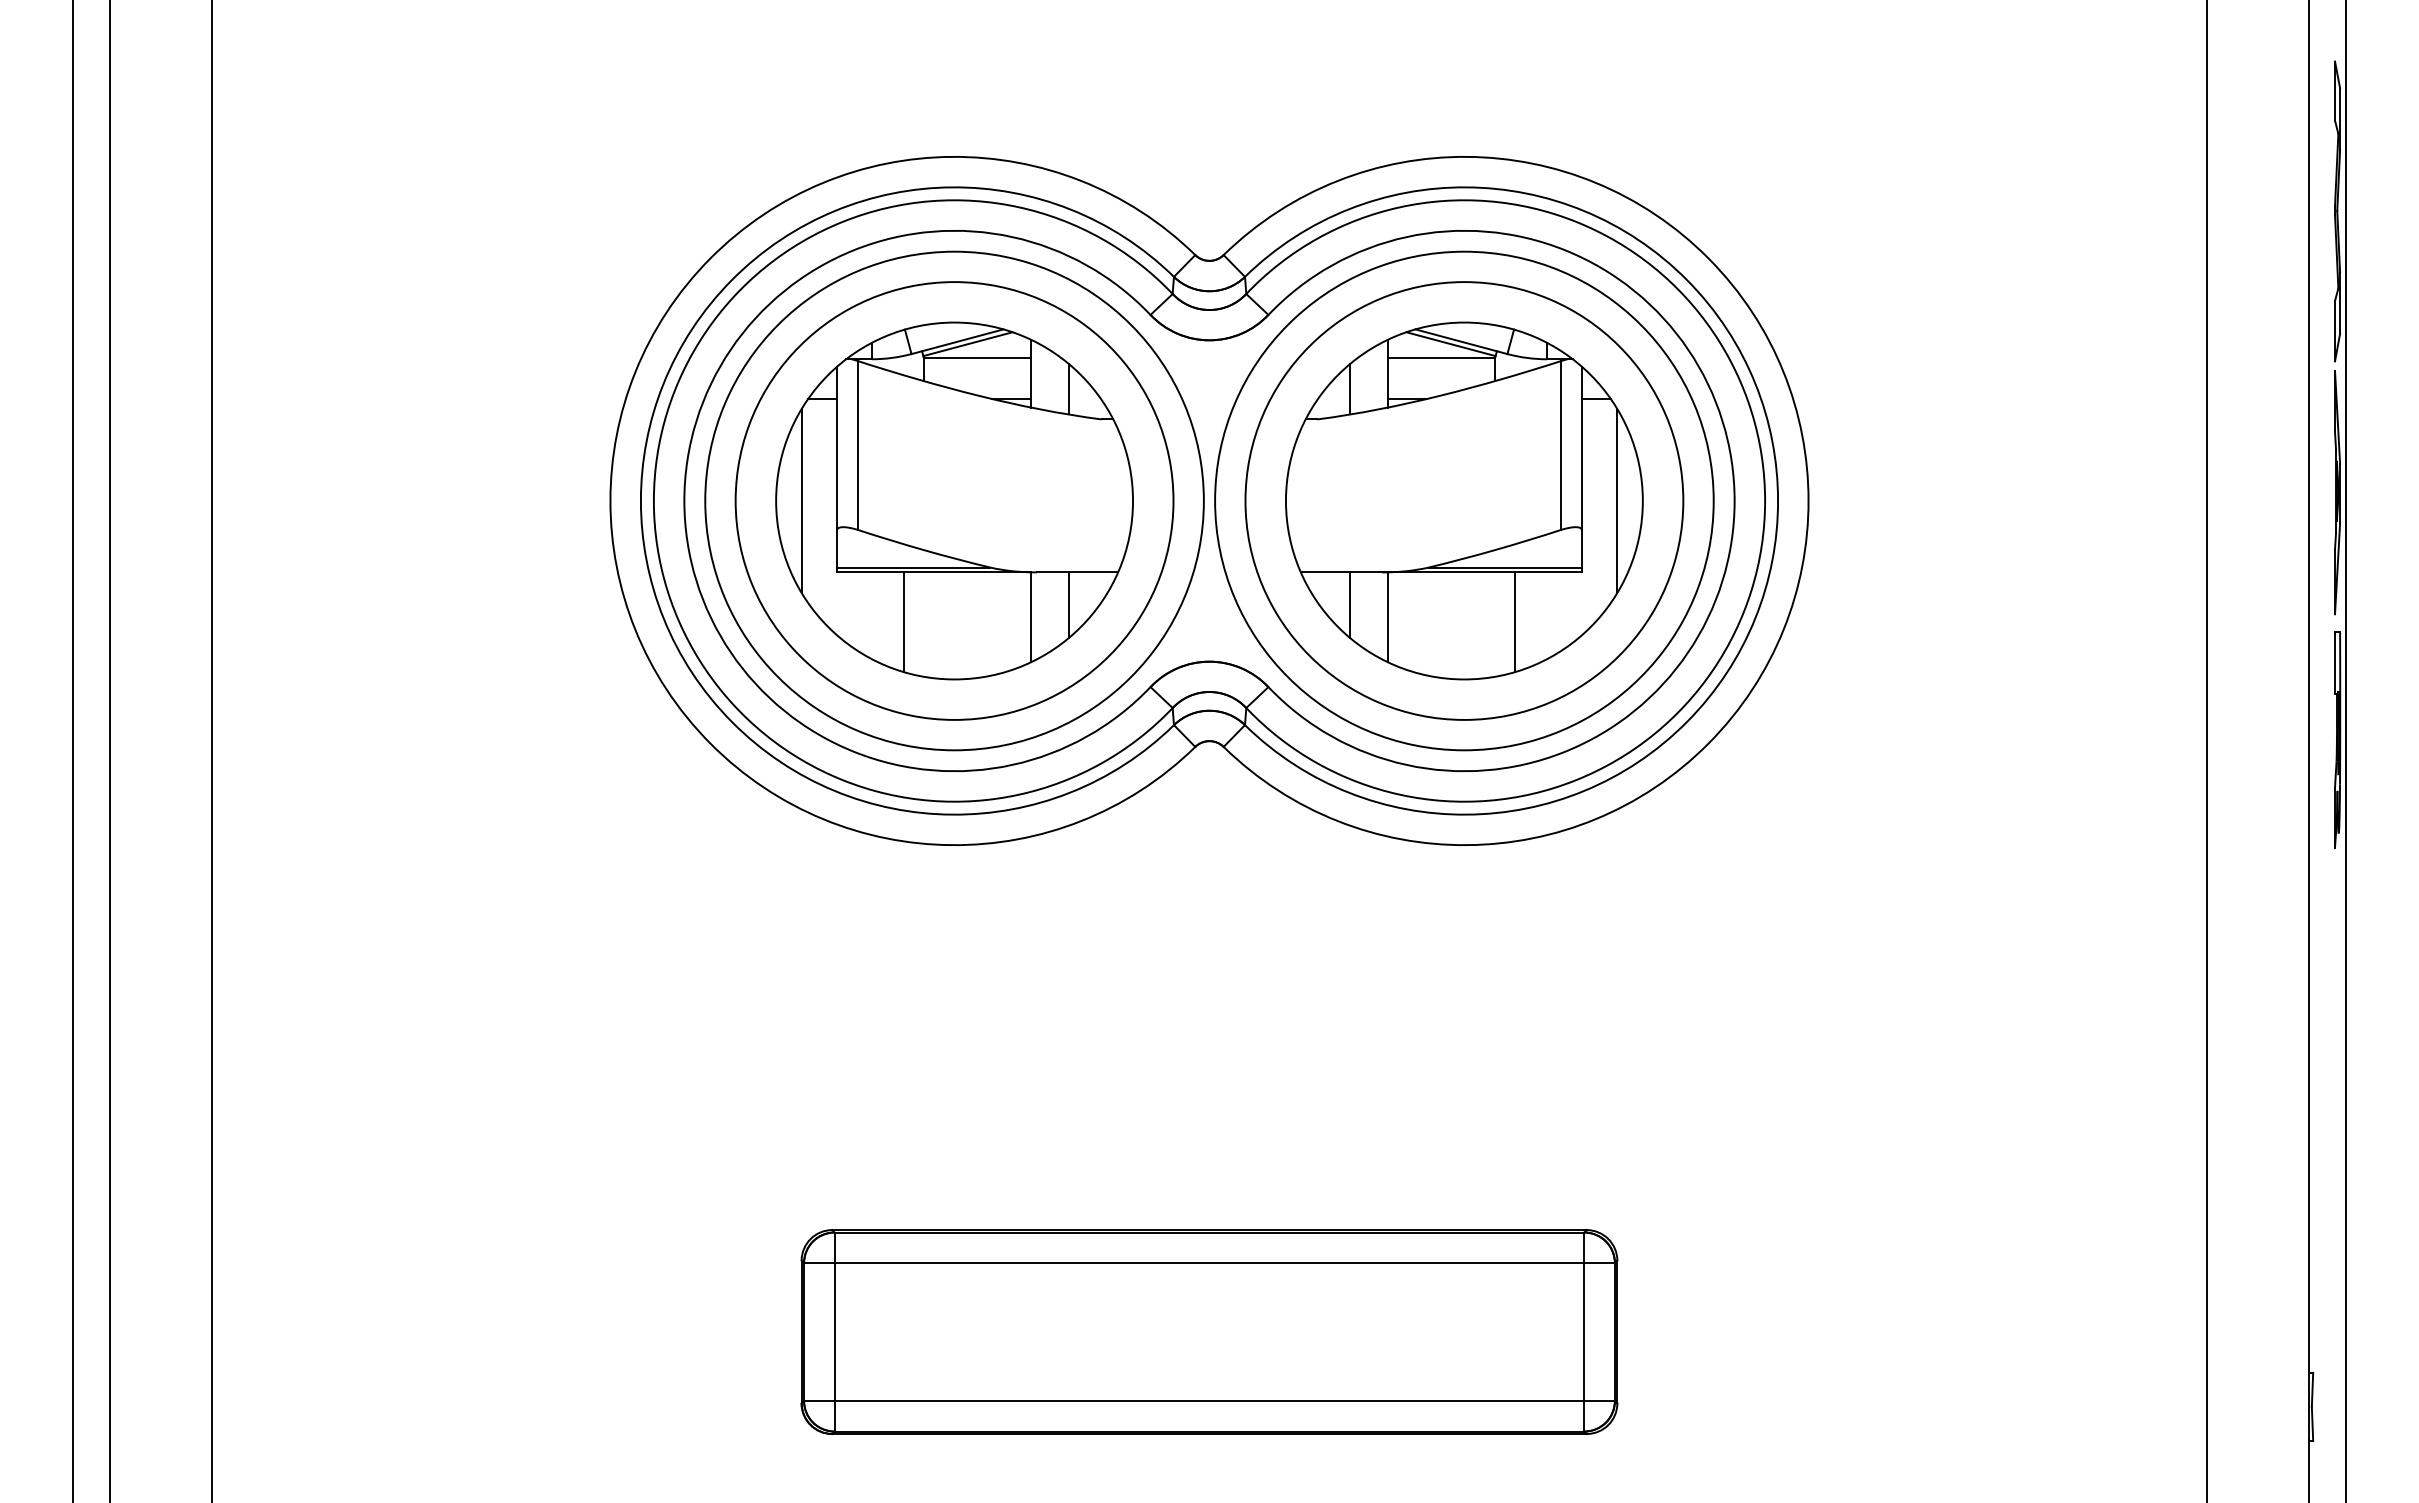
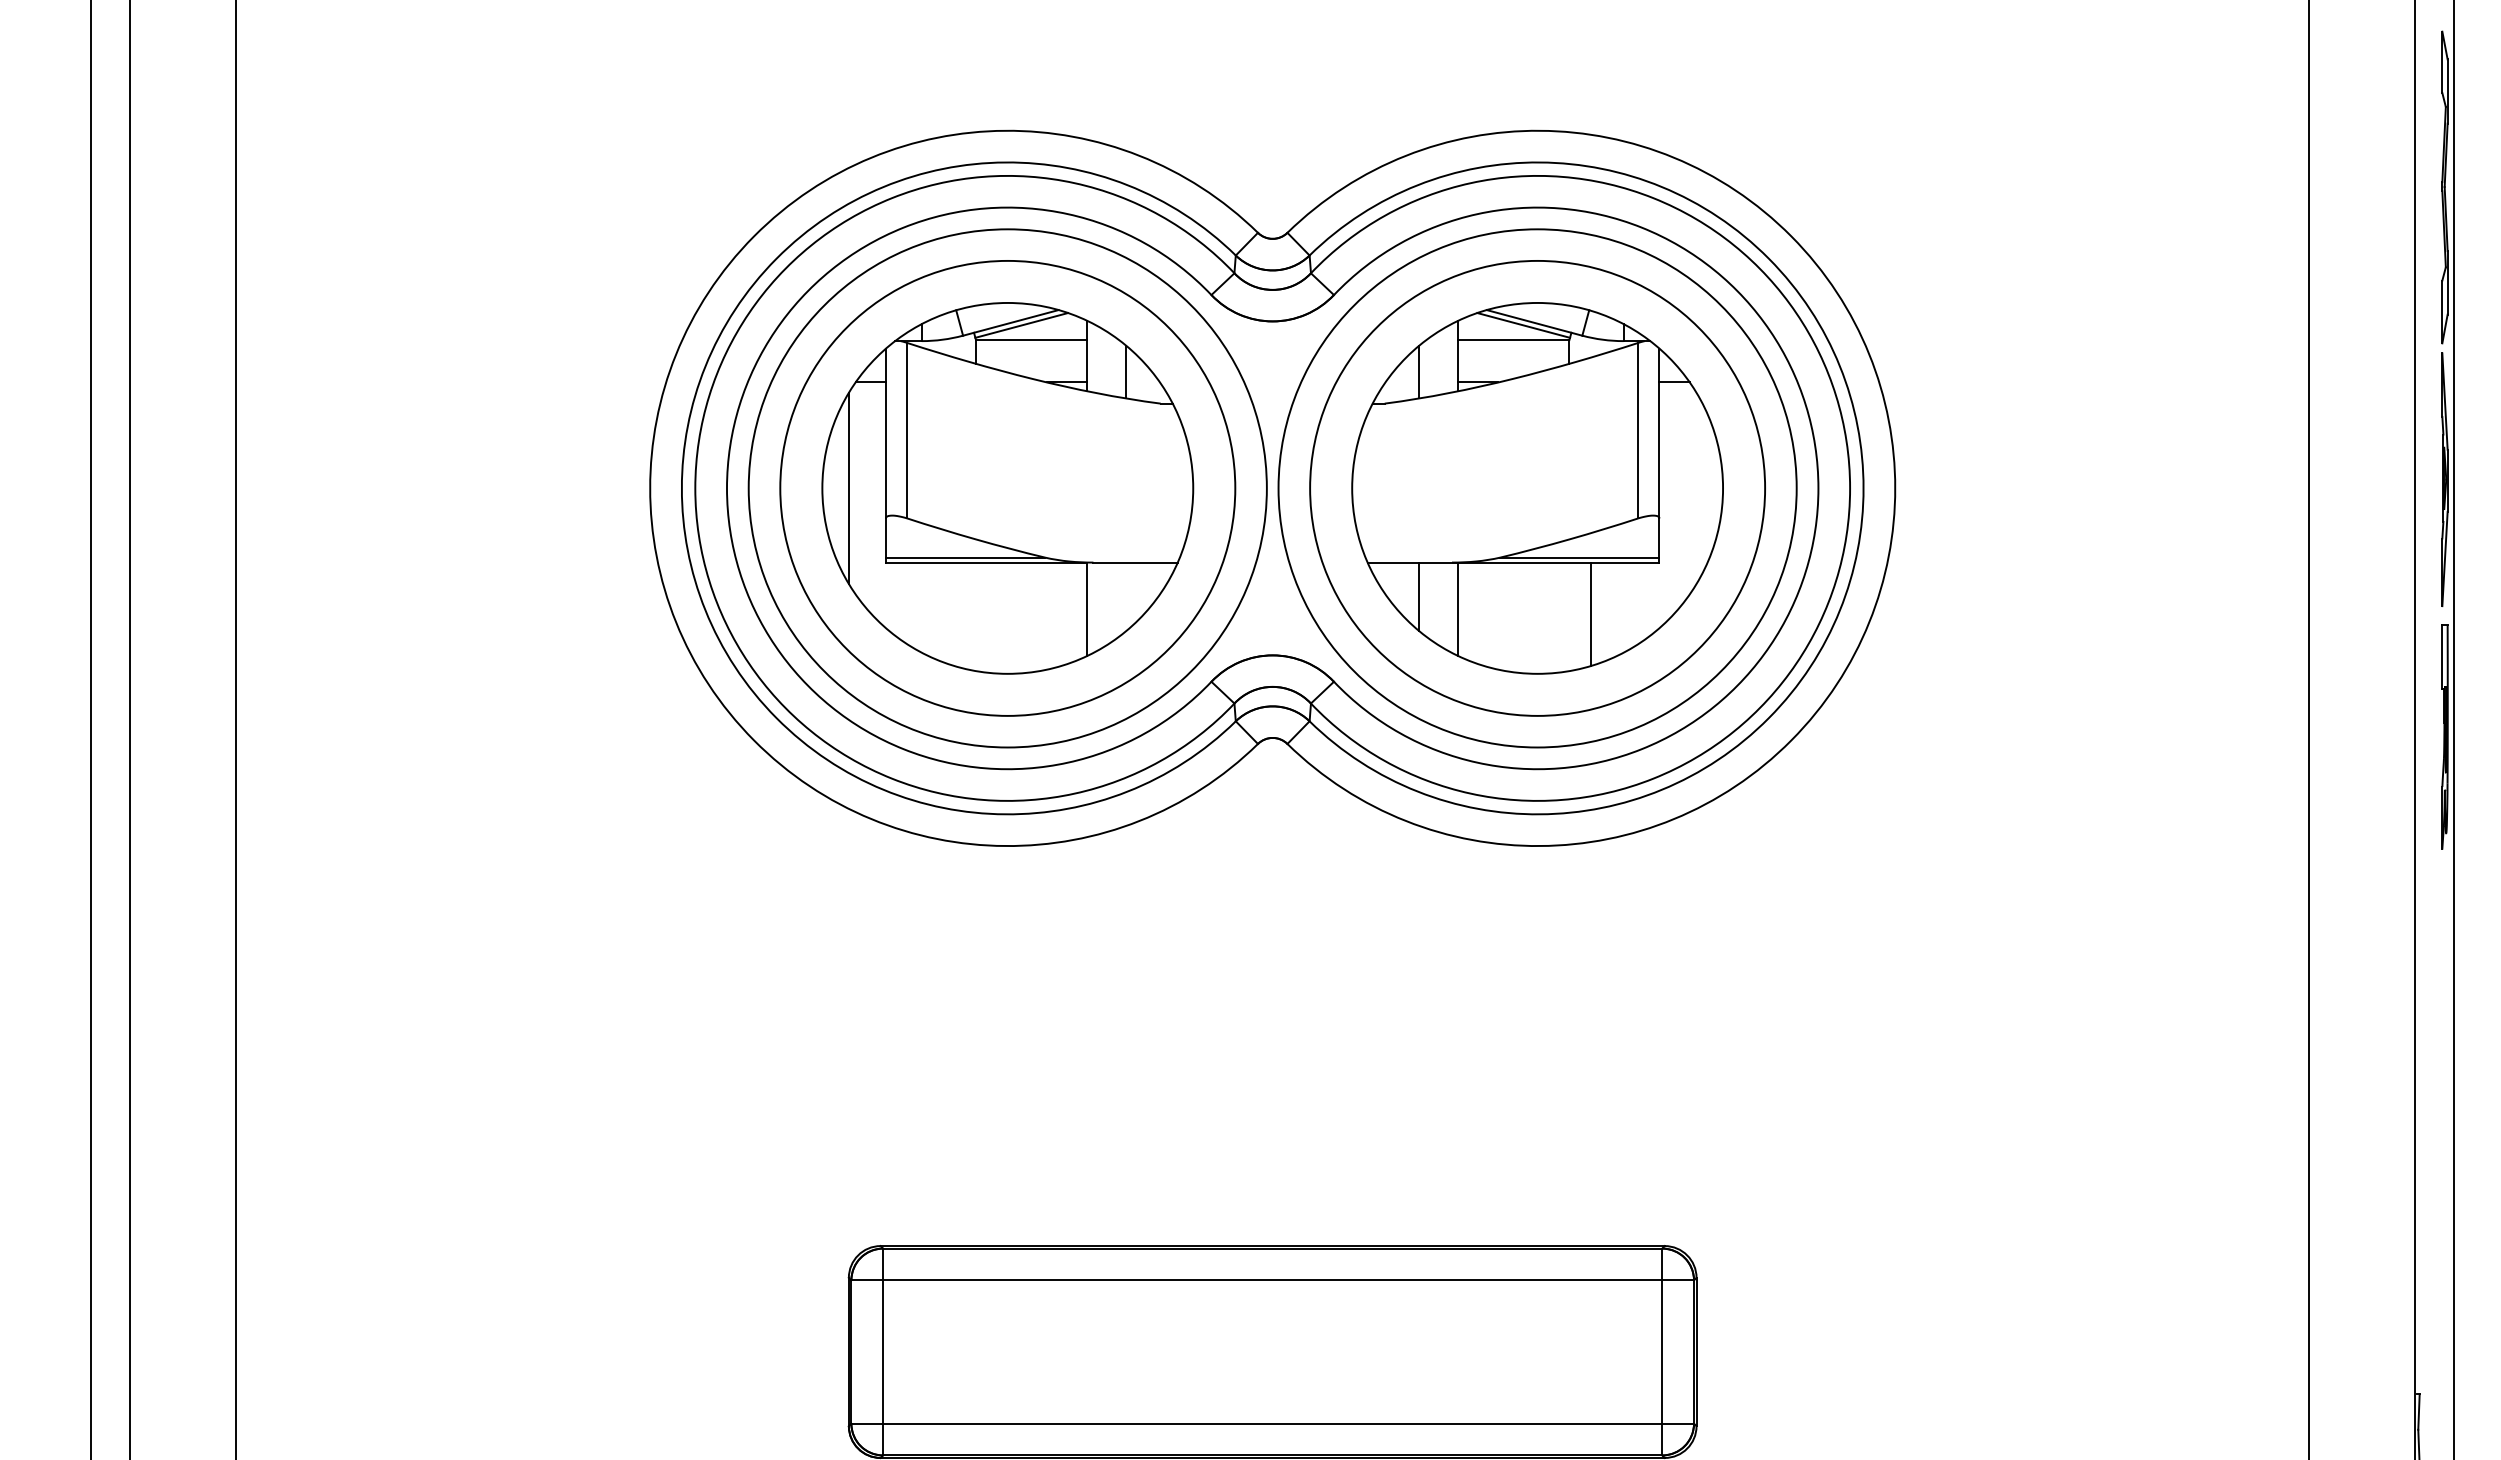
line: (1617, 500) -> (1696, 487), removed
line: (1068, 605) -> (1126, 596), removed
line: (903, 622) -> (954, 614), removed

